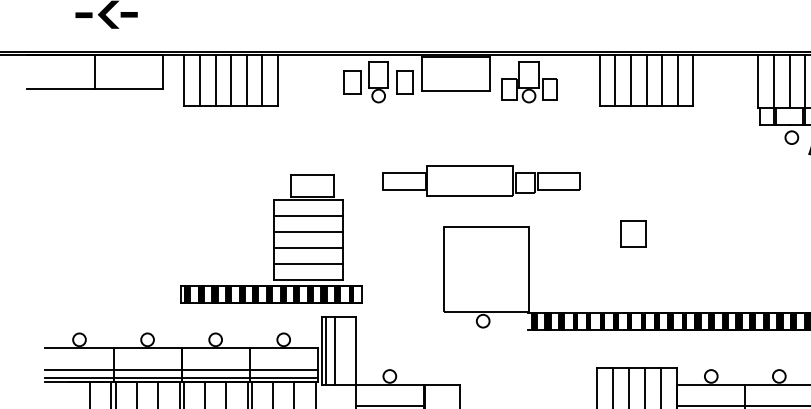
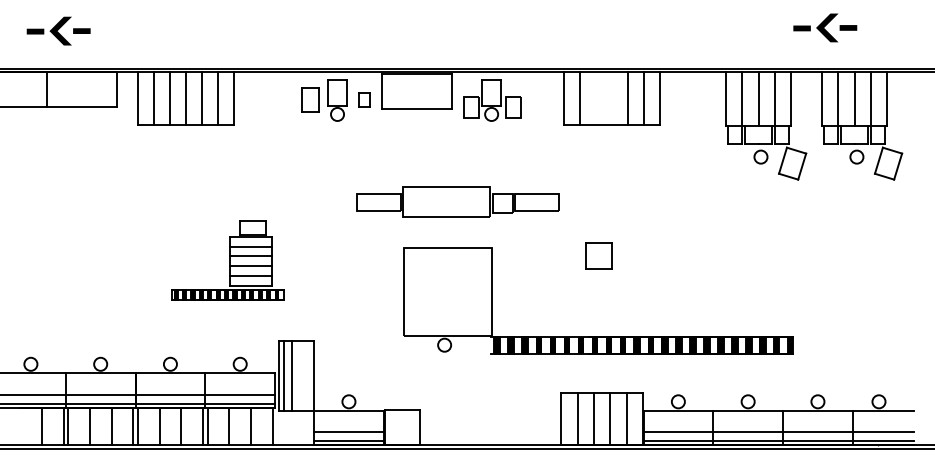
line: (631, 80) -> (596, 98), removed
line: (646, 80) -> (612, 98), removed
part: (405, 81) -> (364, 99), size x0.6
part: (481, 180) -> (457, 201), moved
part: (271, 238) -> (227, 260), size x0.6

